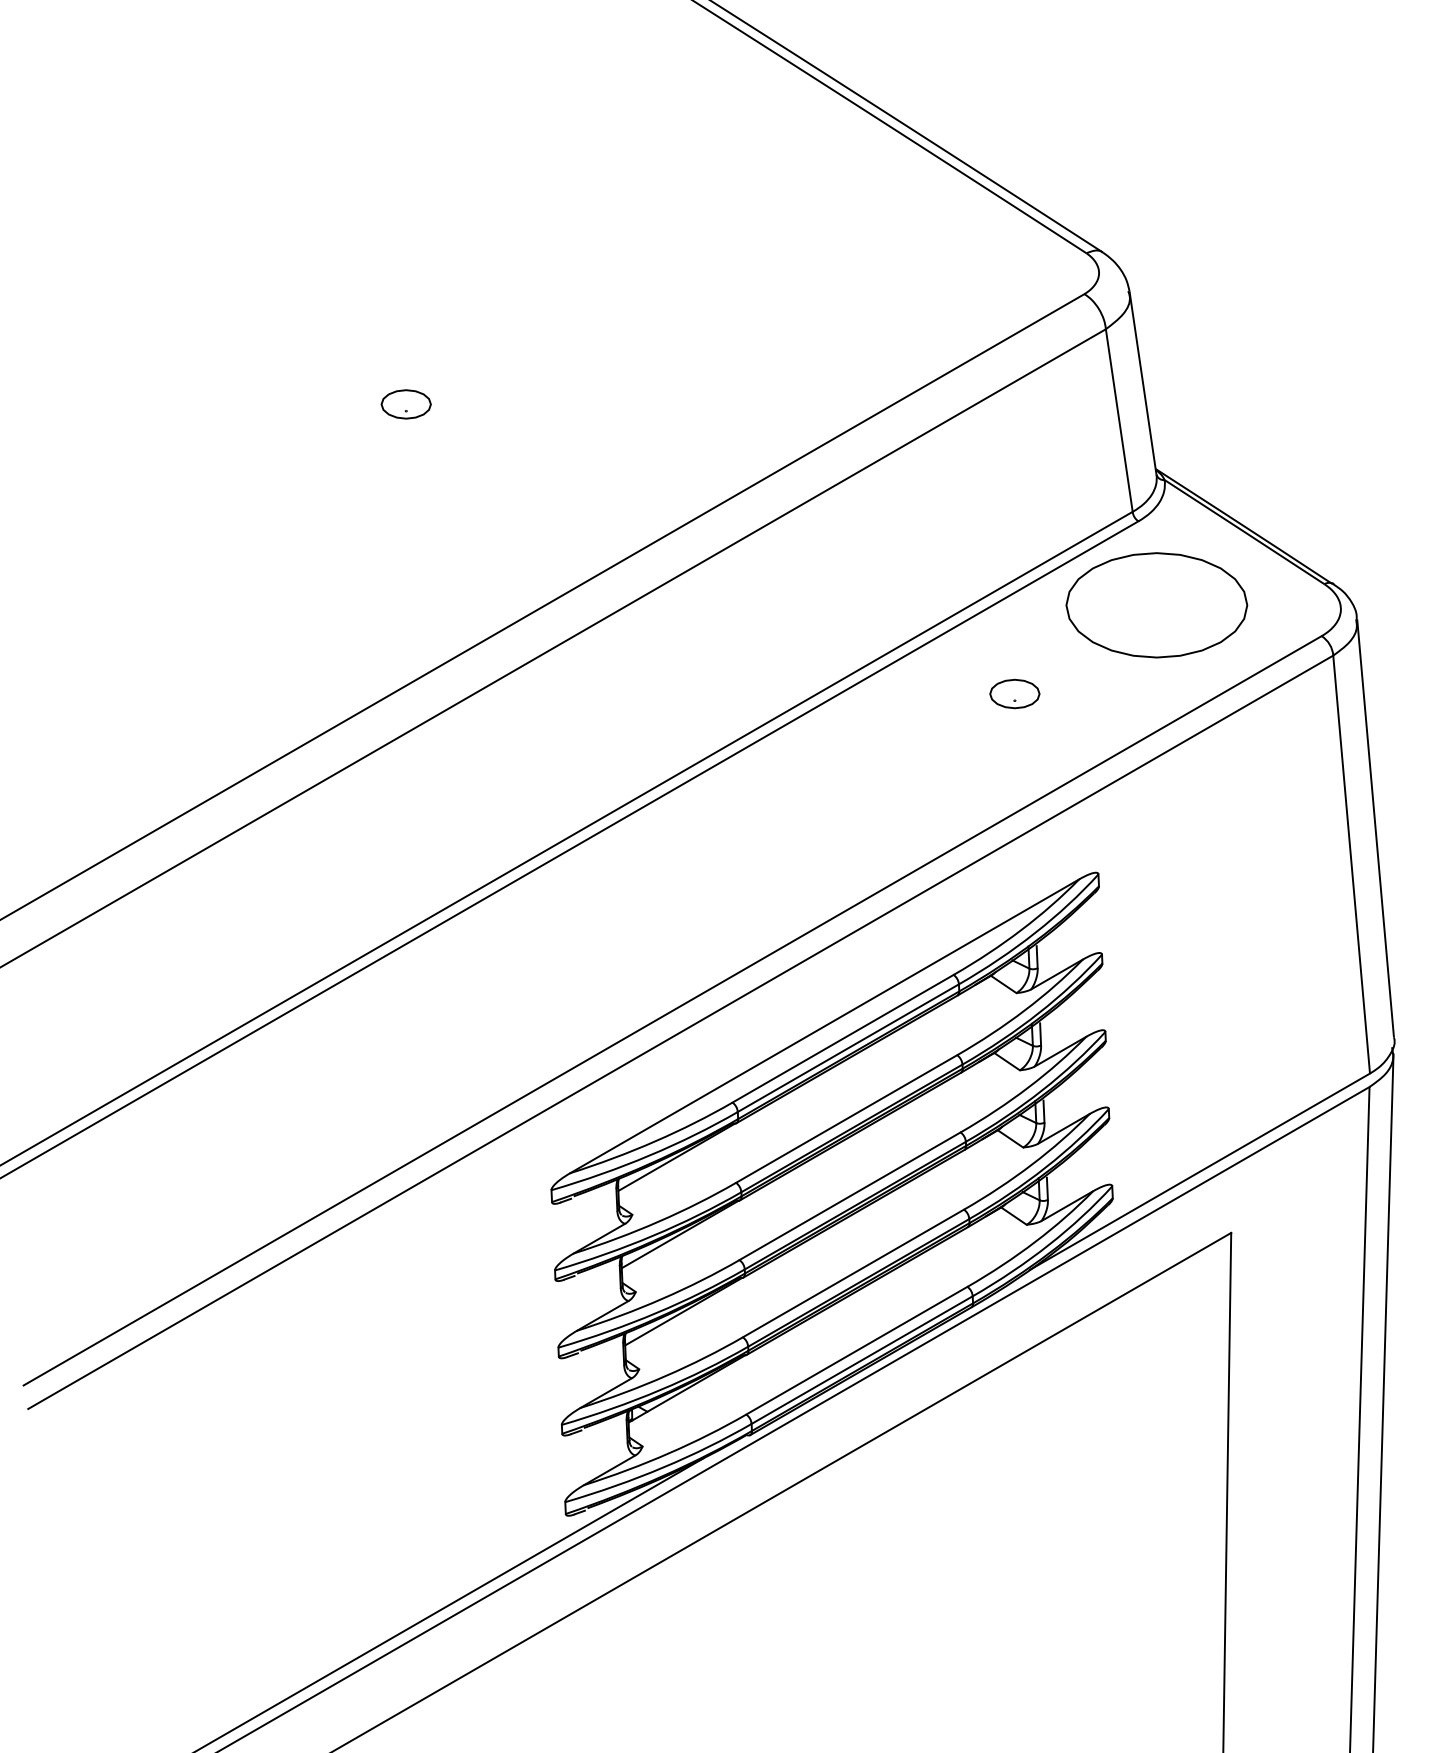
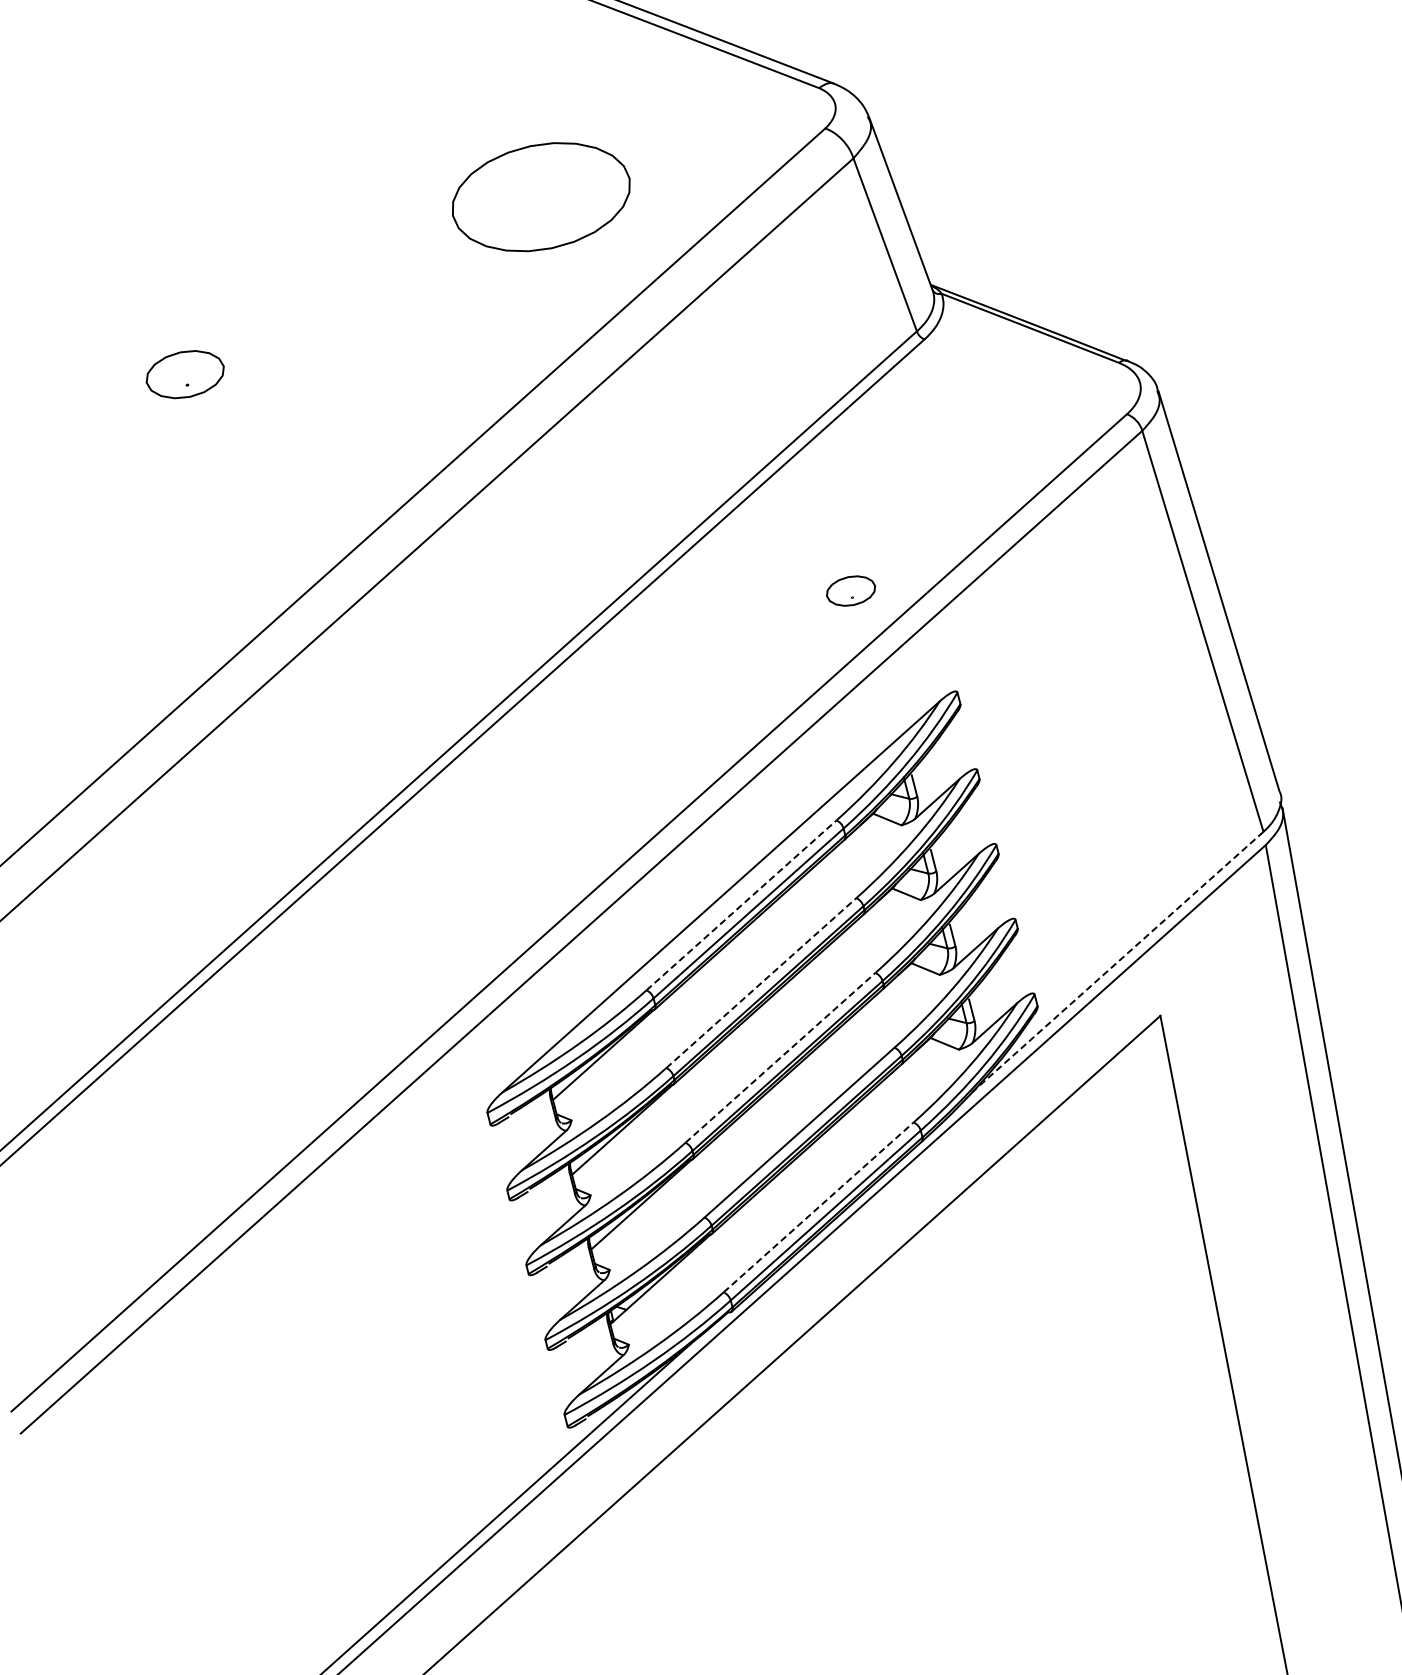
part: (405, 404) -> (184, 374), size x1.6
part: (1156, 605) -> (540, 197), moved
part: (1014, 693) -> (850, 590), moved
line: (843, 1038) -> (741, 905), solid -> dashed
line: (846, 1119) -> (761, 983), solid -> dashed
line: (1199, 1171) -> (1116, 962), solid -> dashed
line: (850, 1196) -> (780, 1058), solid -> dashed
line: (856, 1350) -> (818, 1207), solid -> dashed

